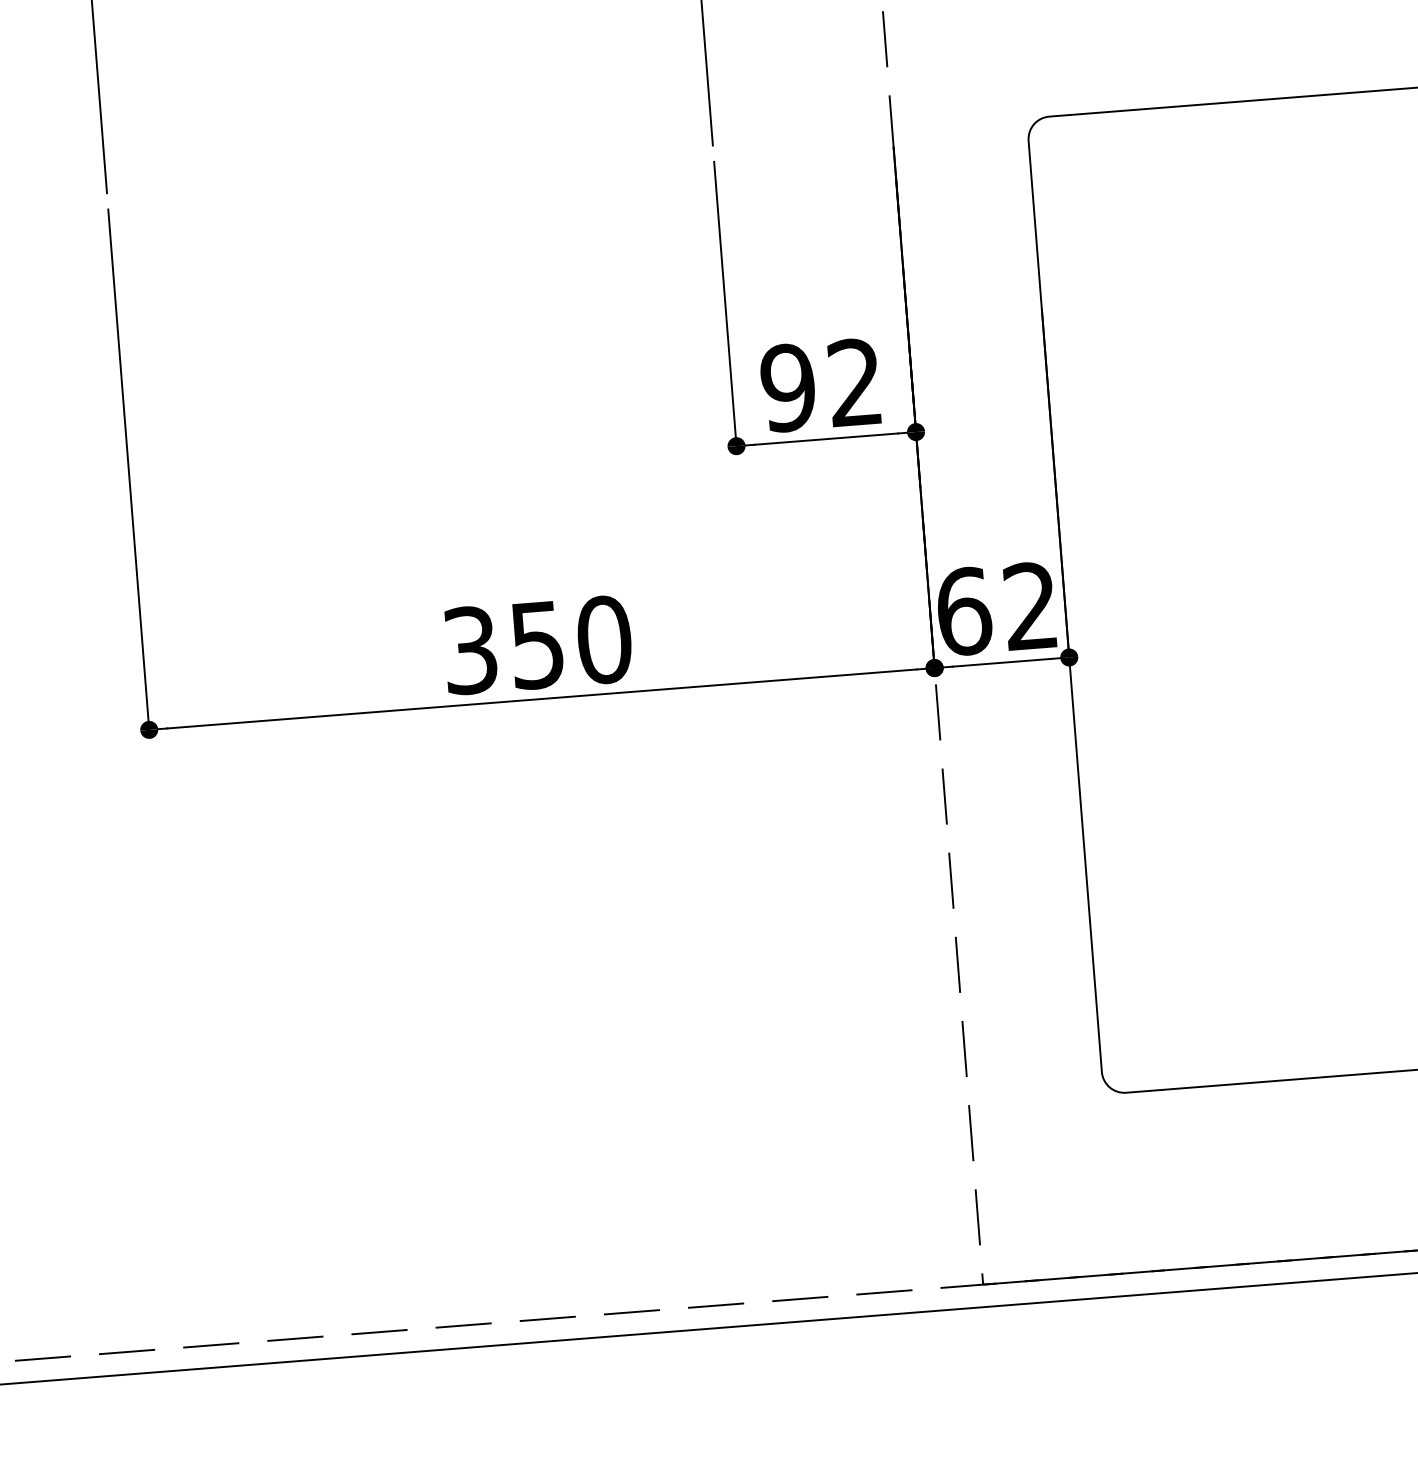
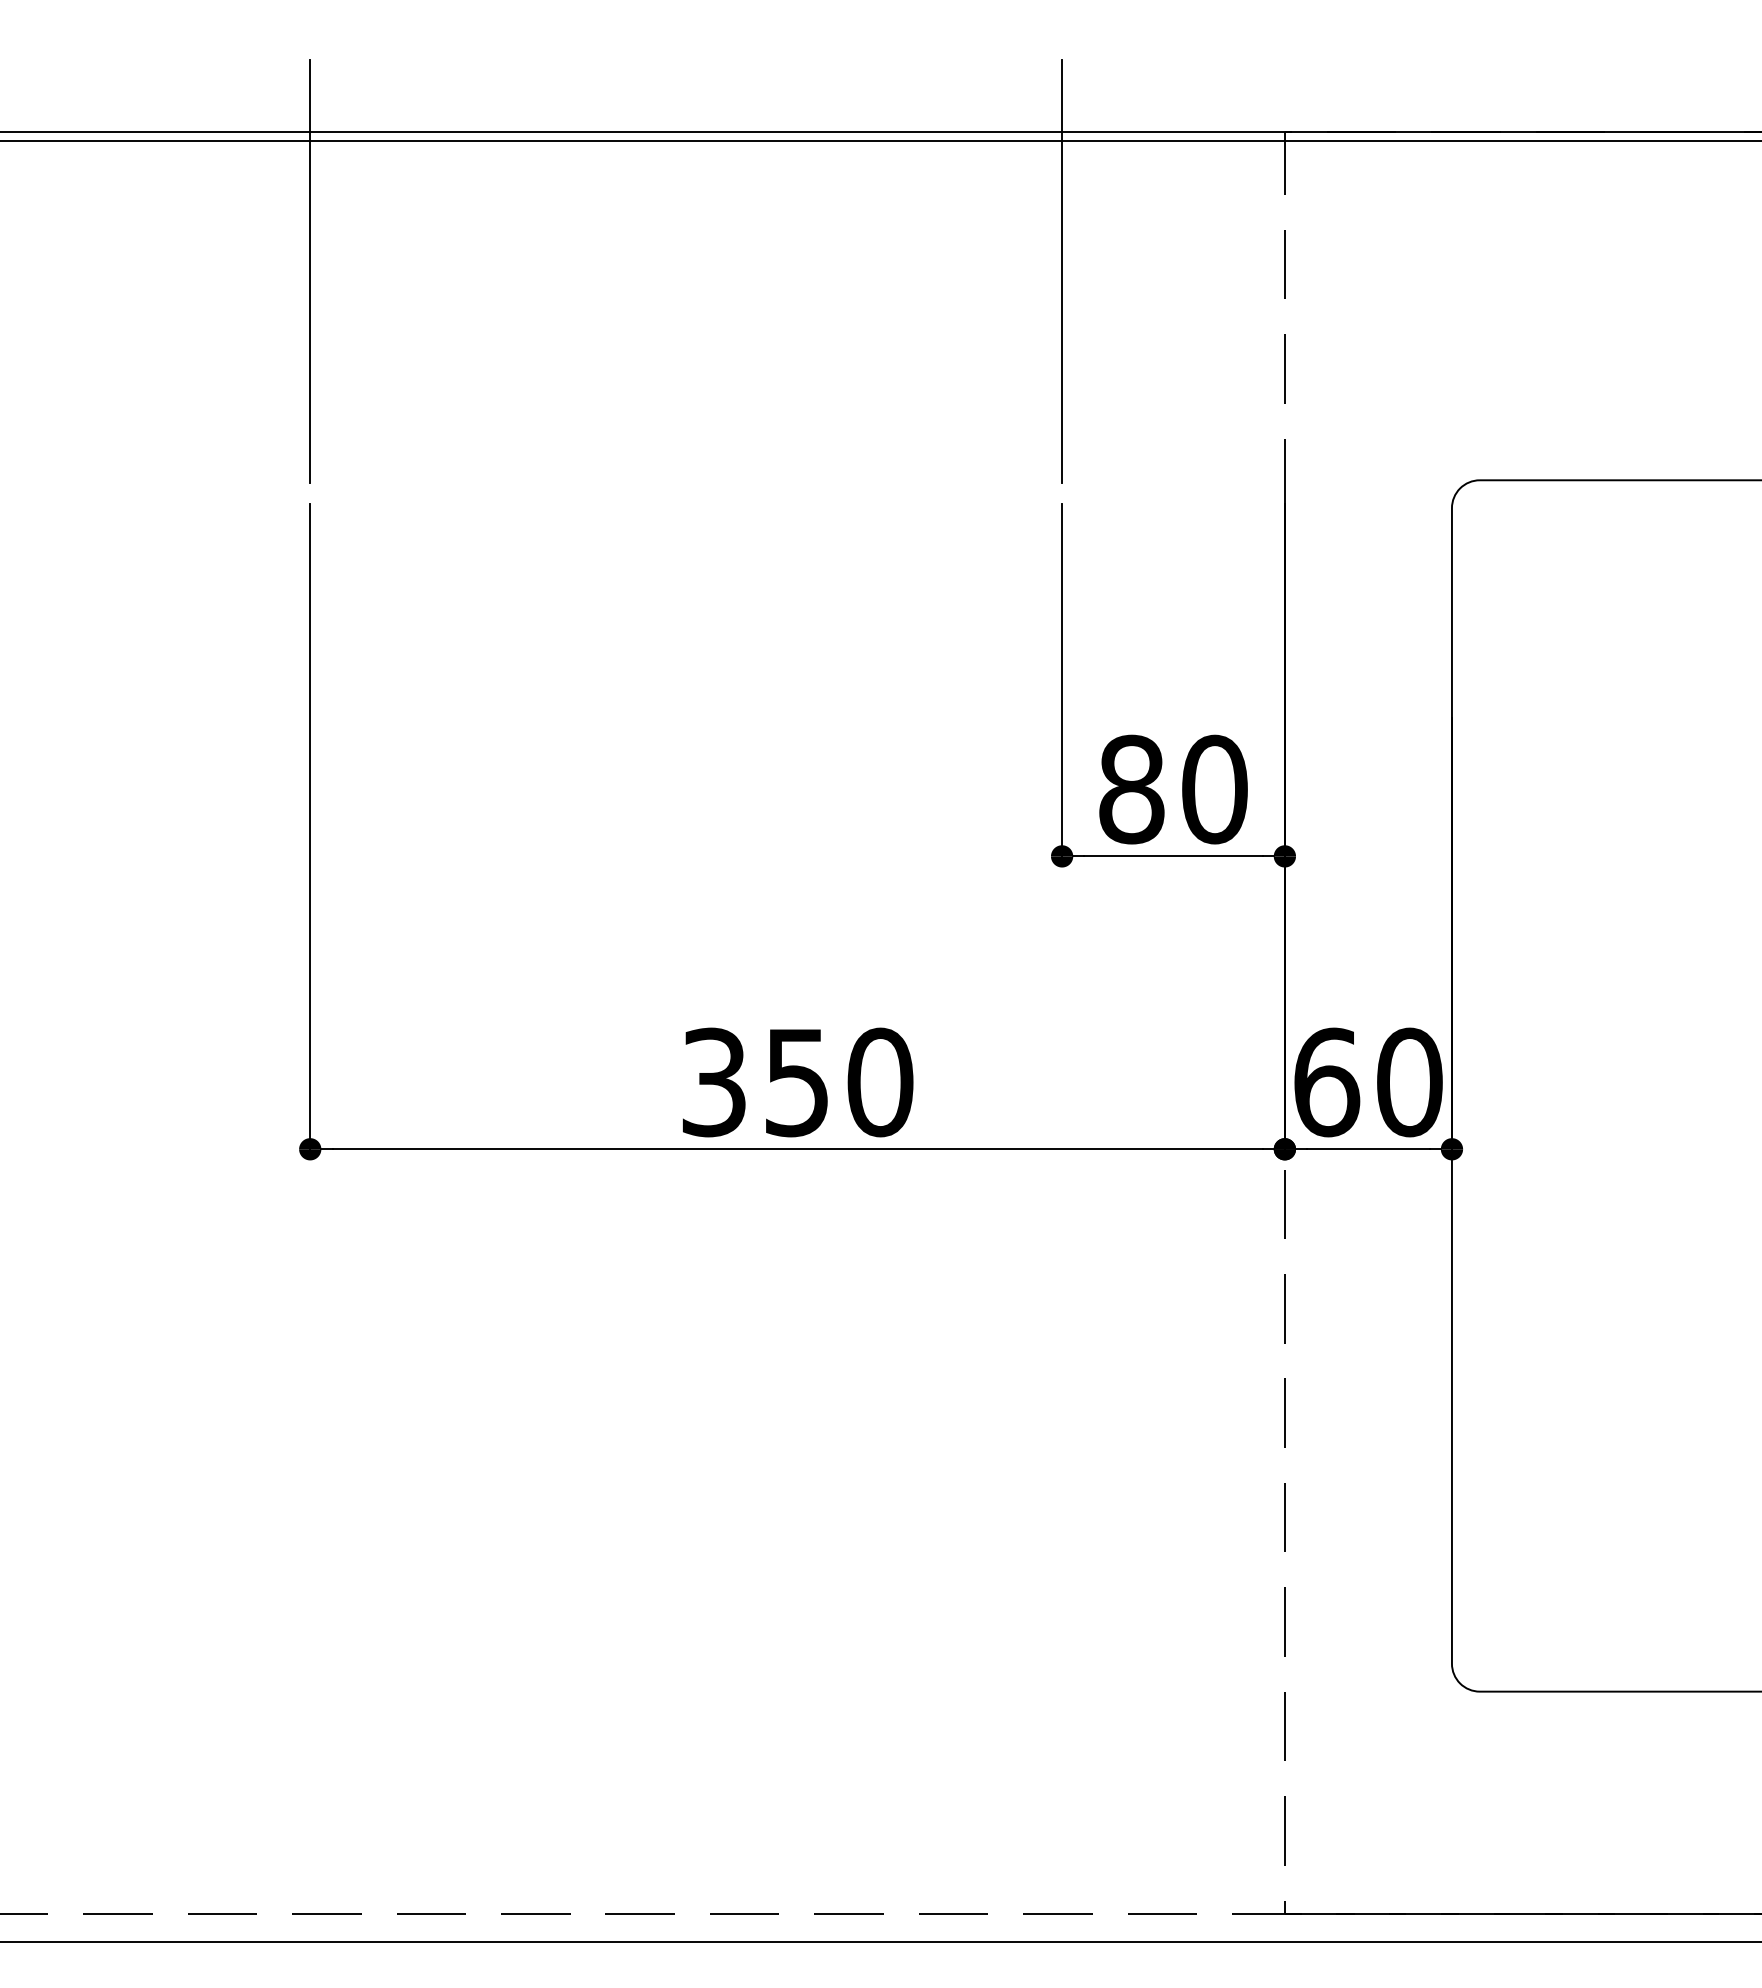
text: (821, 385) -> (1172, 789), 92 -> 80
text: (1030, 606) -> (1409, 1082), 62 -> 60

